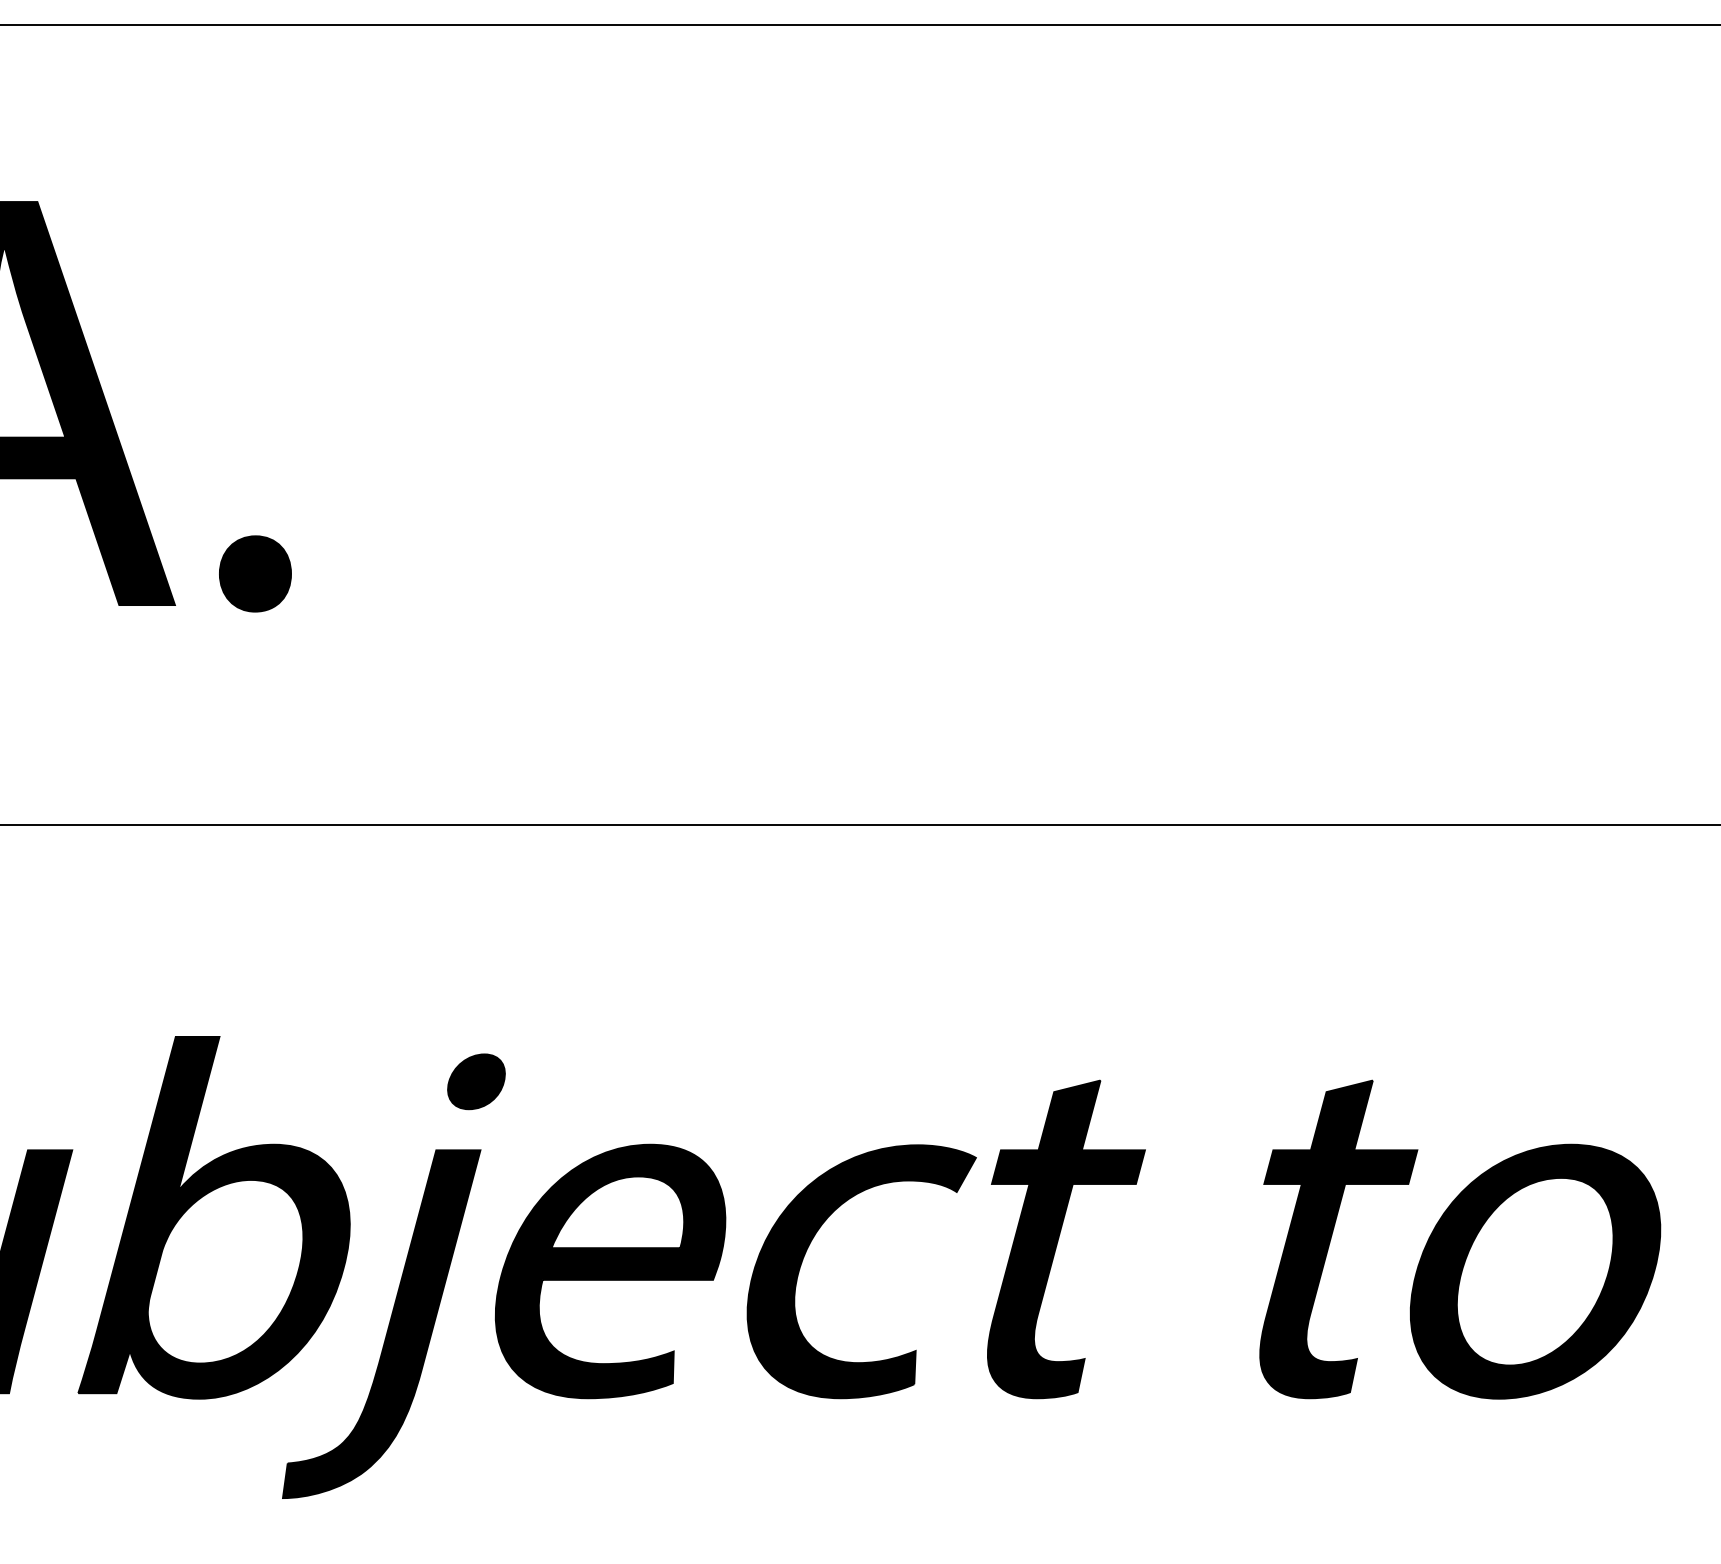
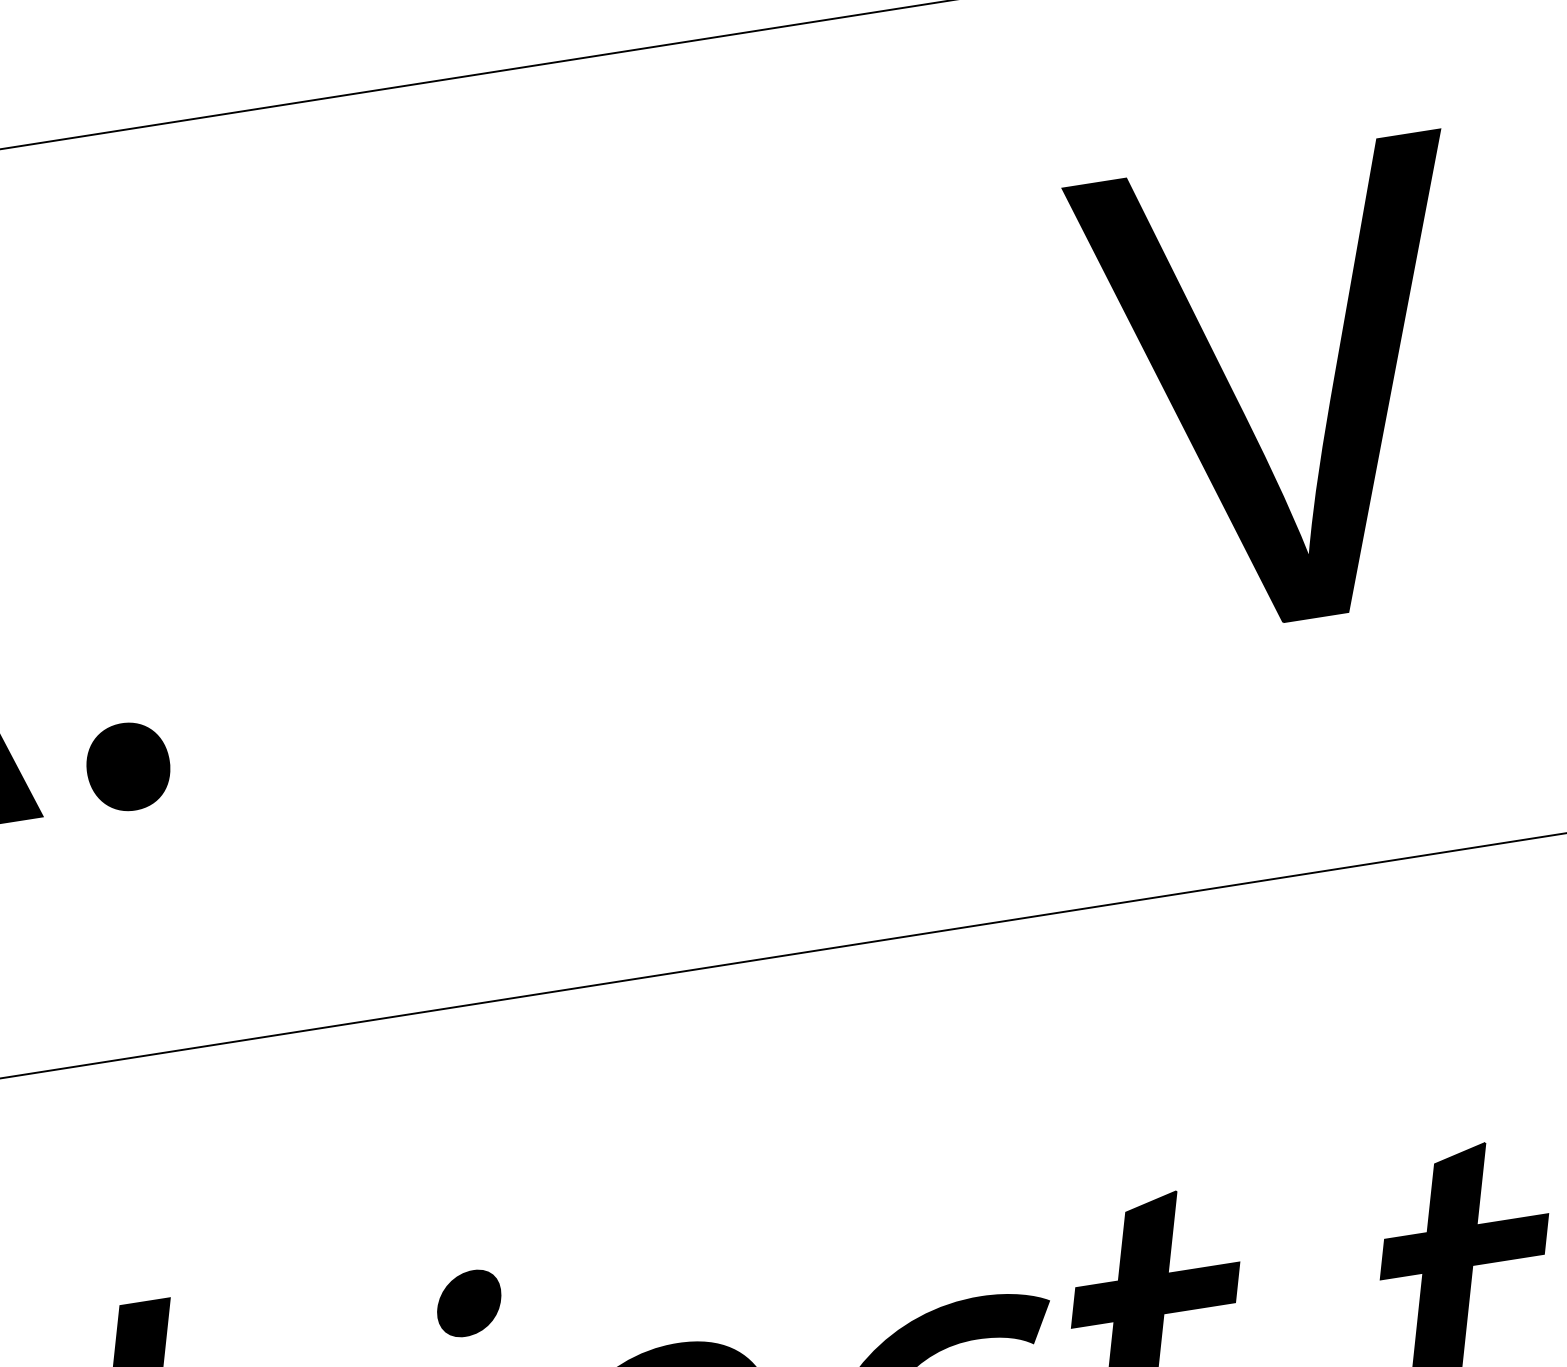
part: (1340, 416) -> (1330, 395), added

